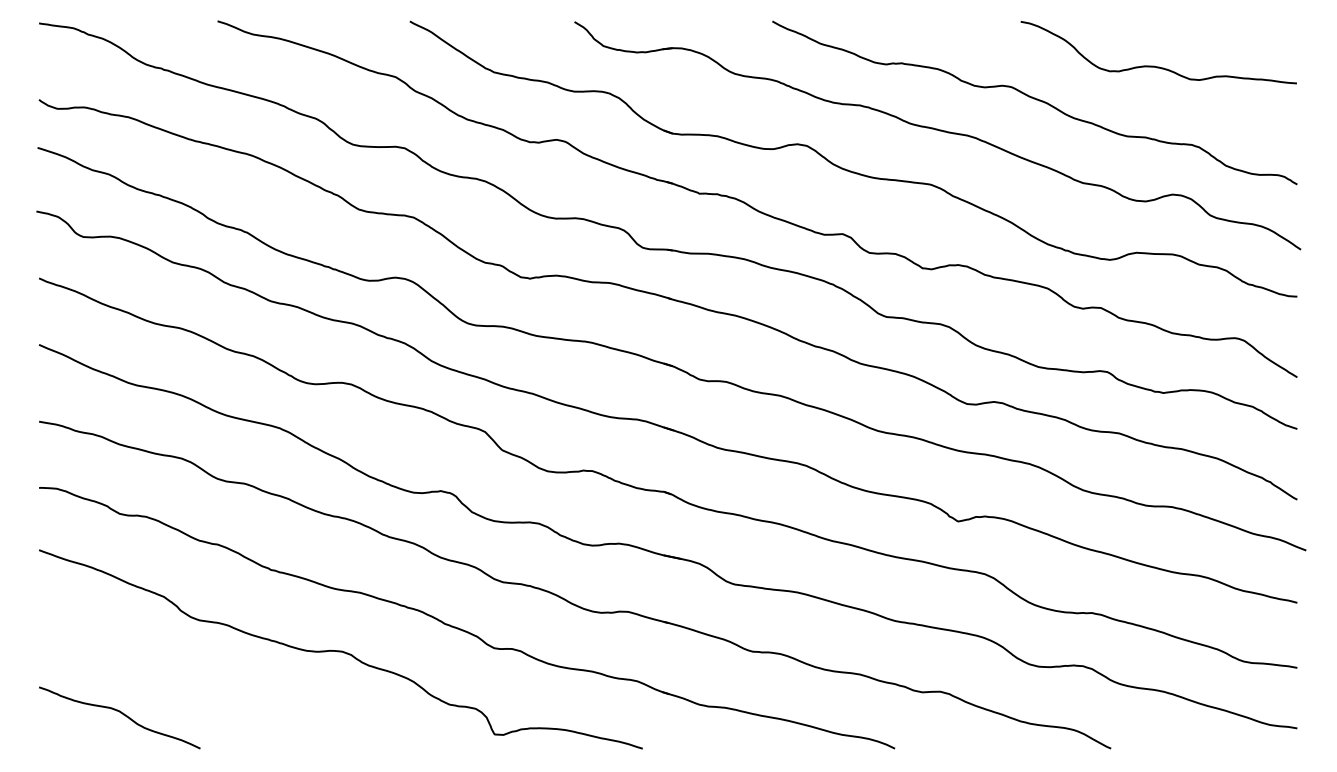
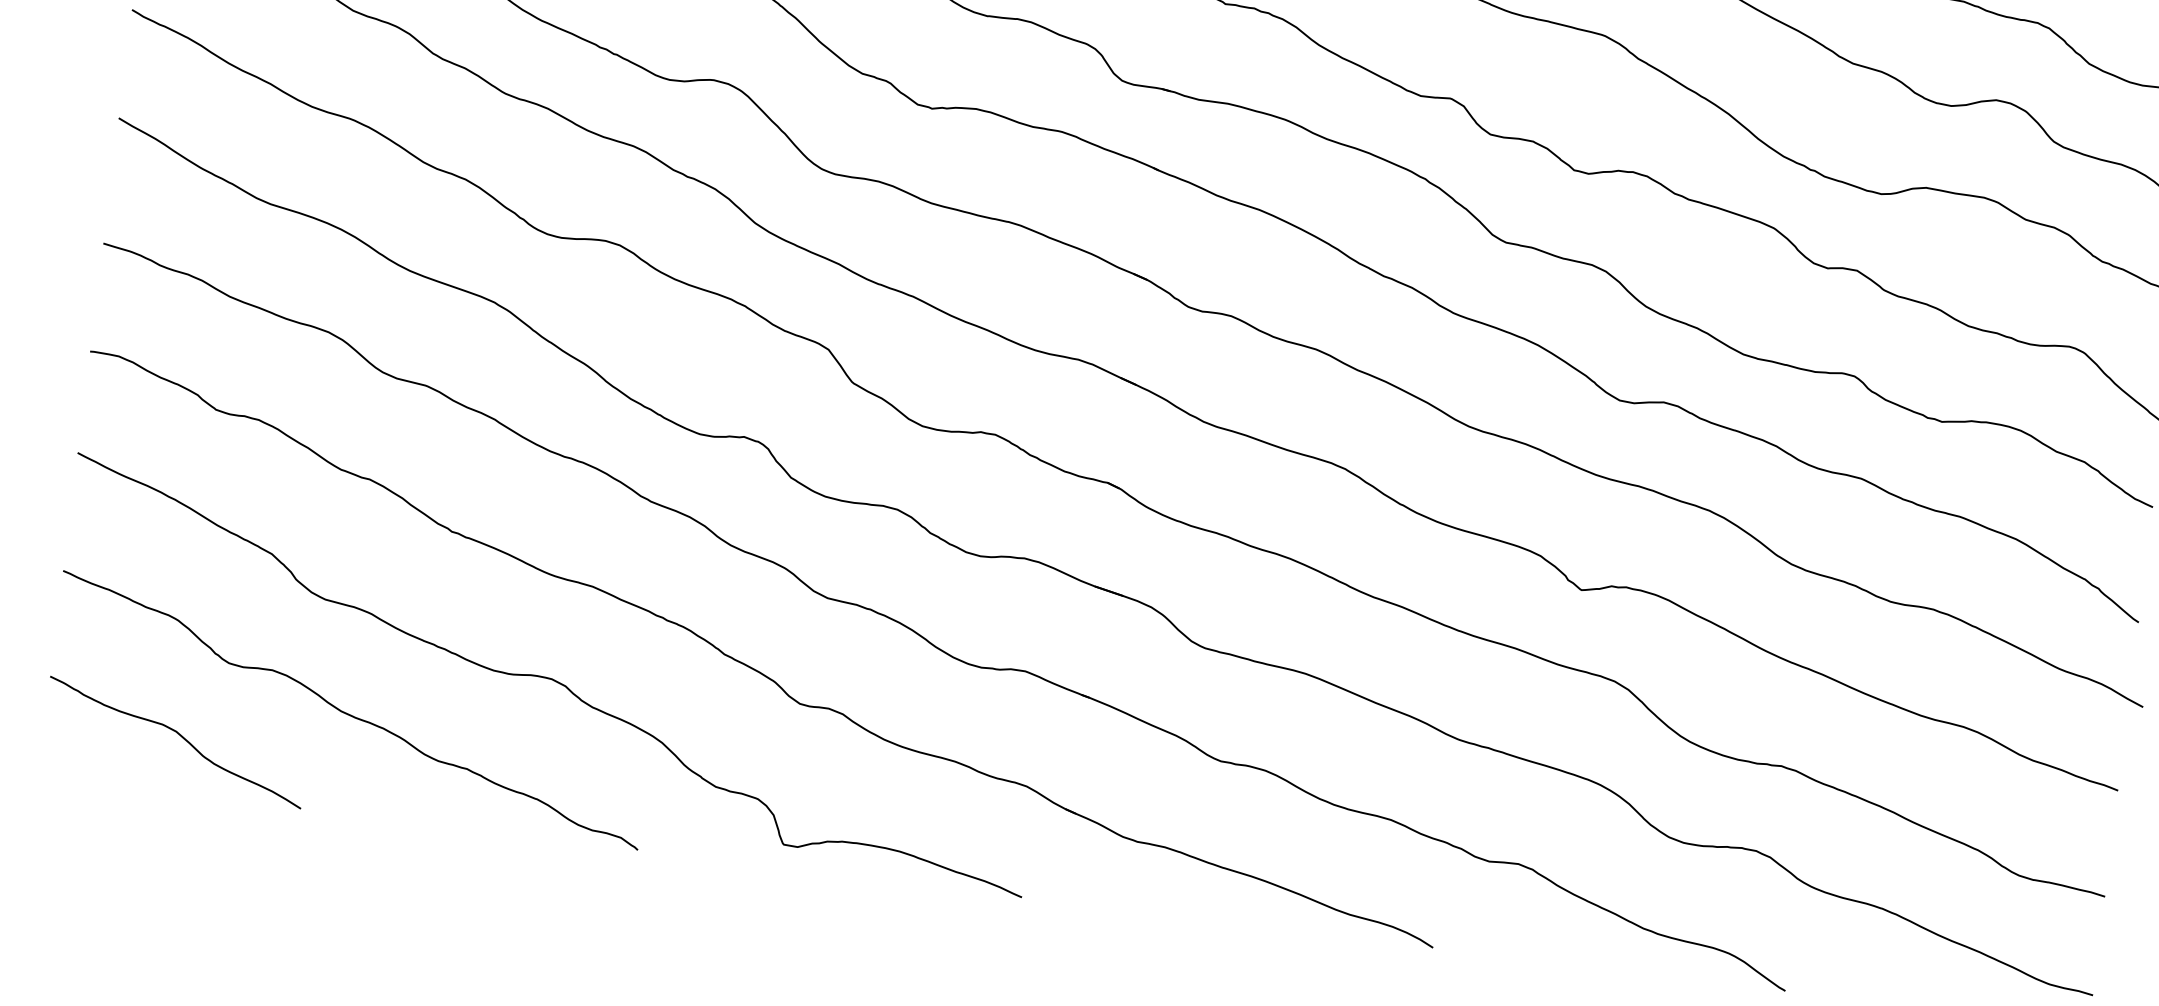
curve: (223, 687) -> (350, 713), added

